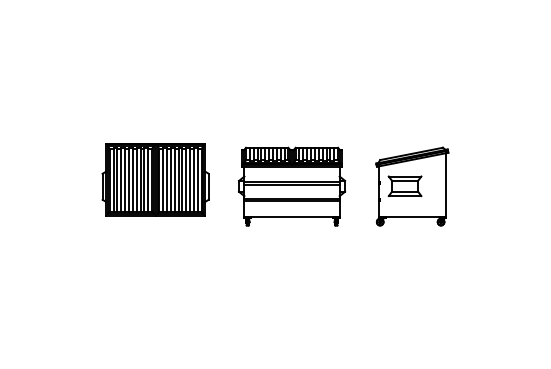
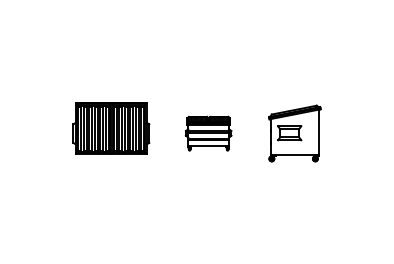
part: (291, 186) -> (208, 133), size x0.6

